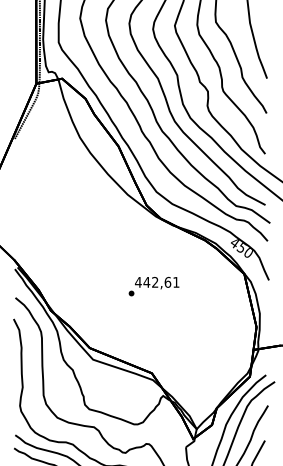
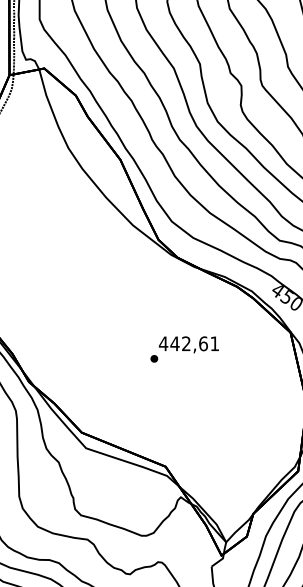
text: (153, 286) -> (183, 349), moved

